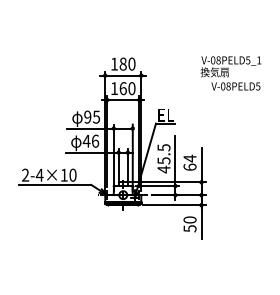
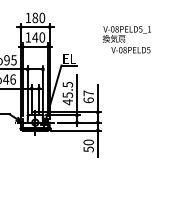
text: (230, 73) -> (126, 39), moved
text: (123, 88) -> (35, 37), 160 -> 140
text: (189, 158) -> (88, 93), 64 -> 67

